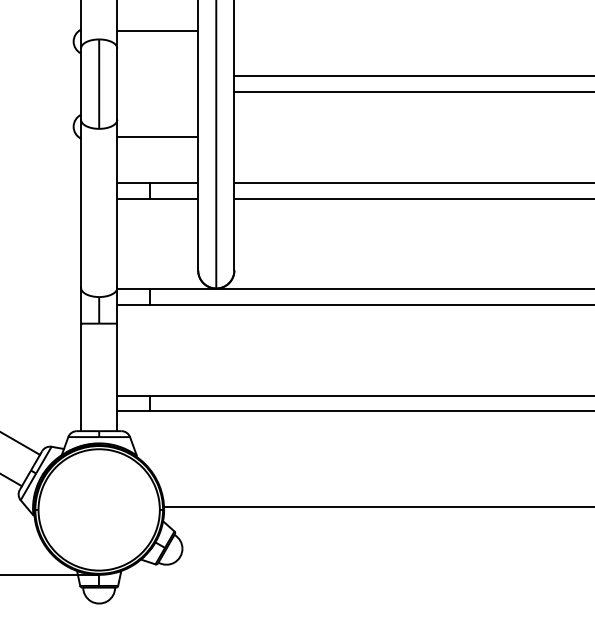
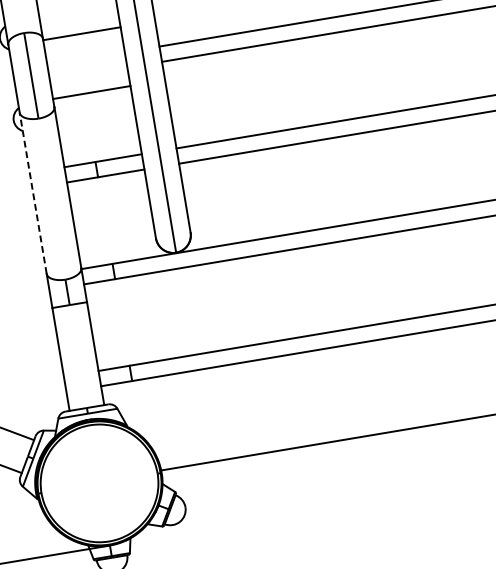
line: (157, 30) -> (81, 33), moved
line: (157, 137) -> (91, 92), moved
line: (81, 203) -> (33, 192), solid -> dashed

